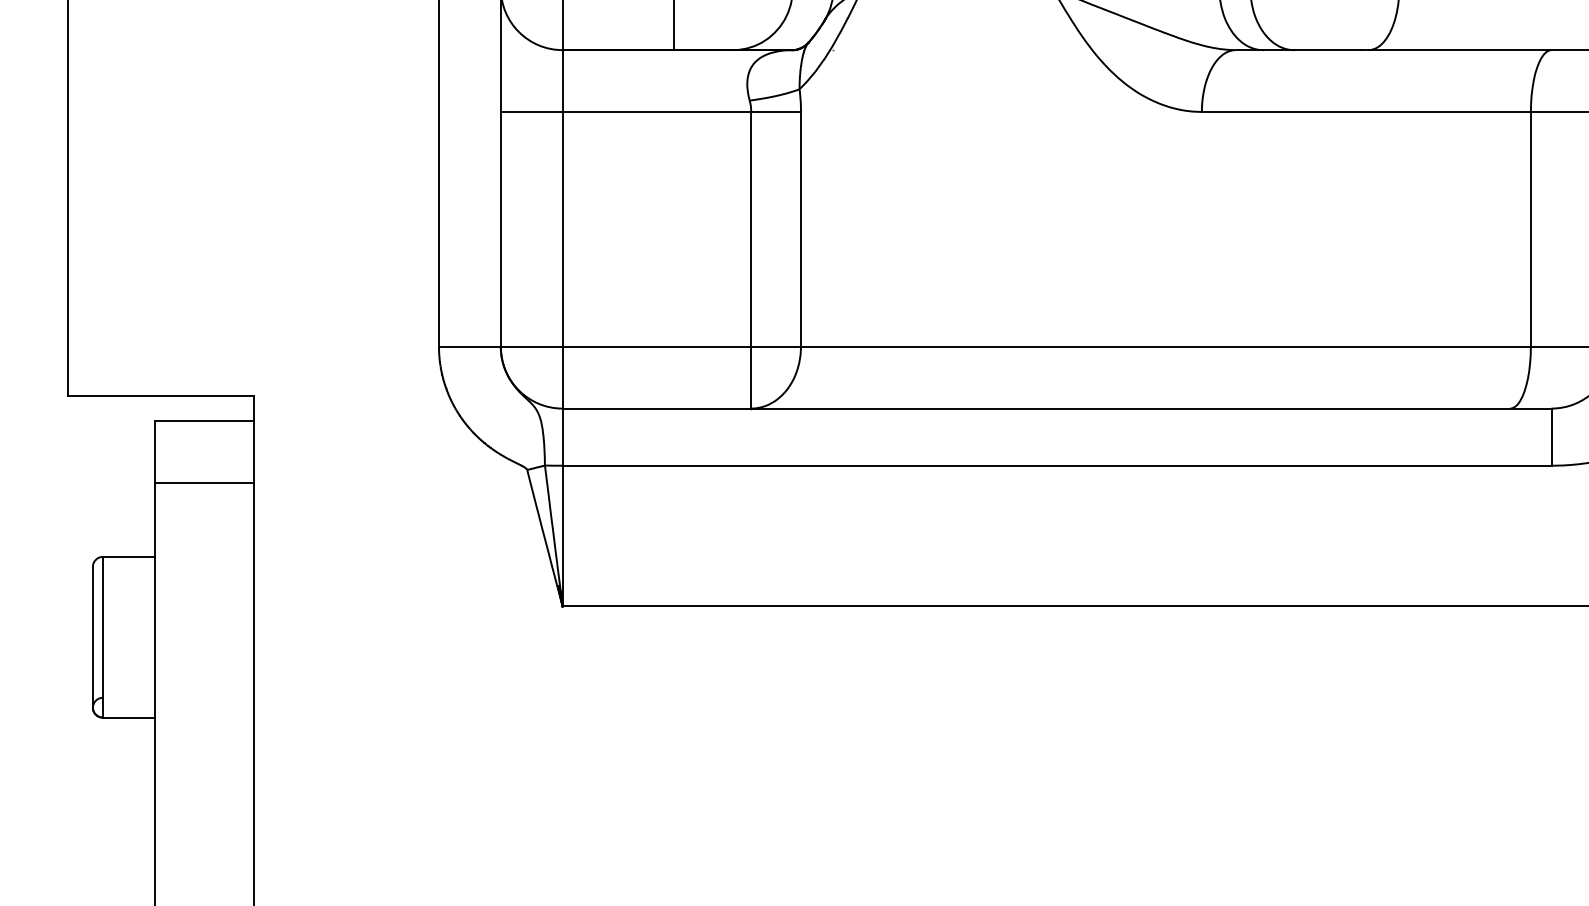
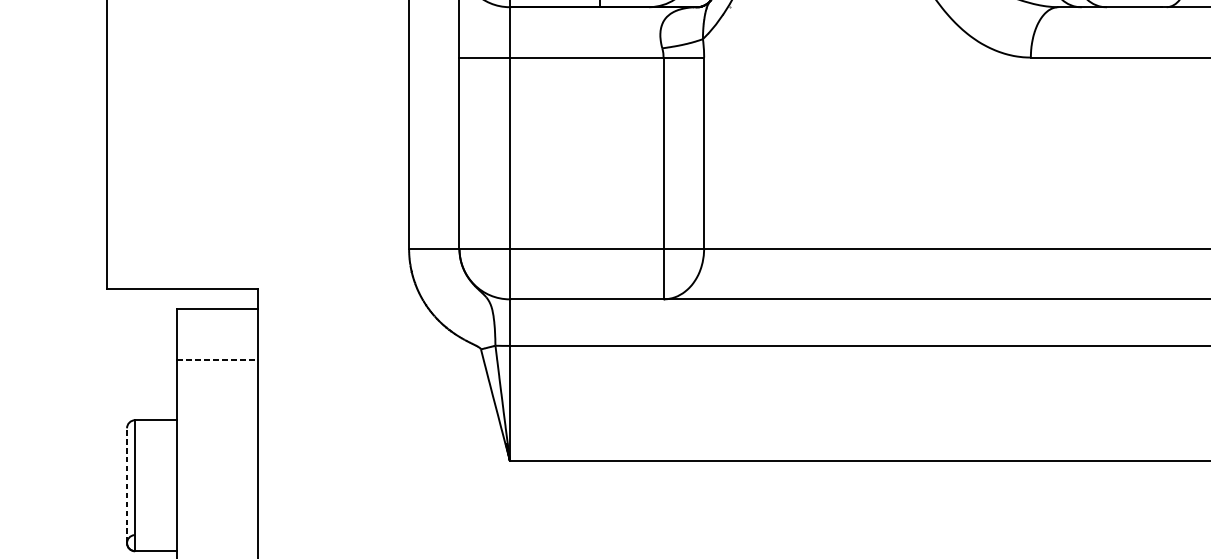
line: (204, 482) -> (217, 359), solid -> dashed
line: (92, 636) -> (126, 485), solid -> dashed

